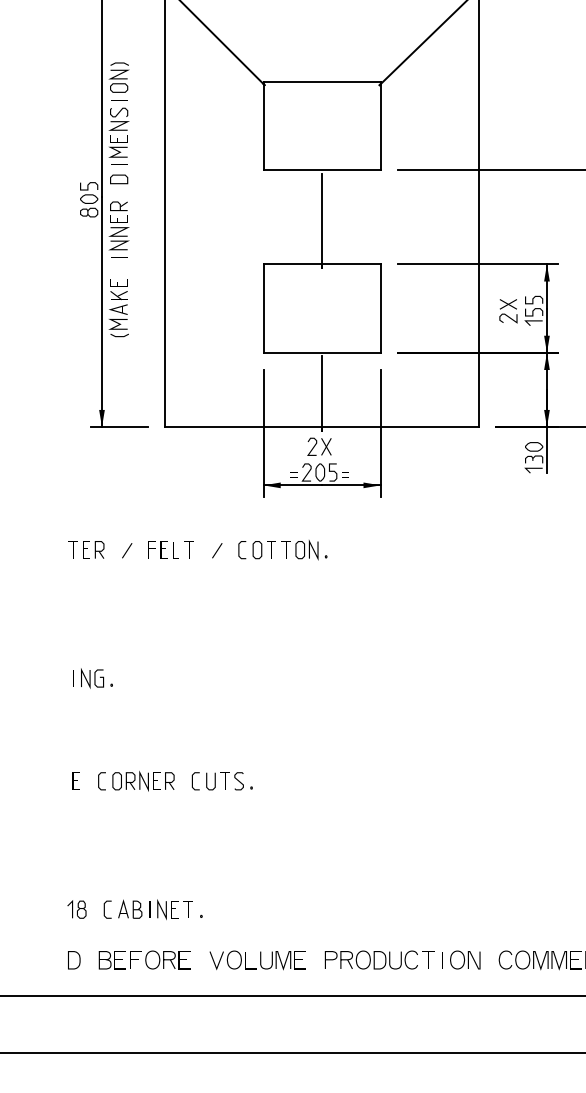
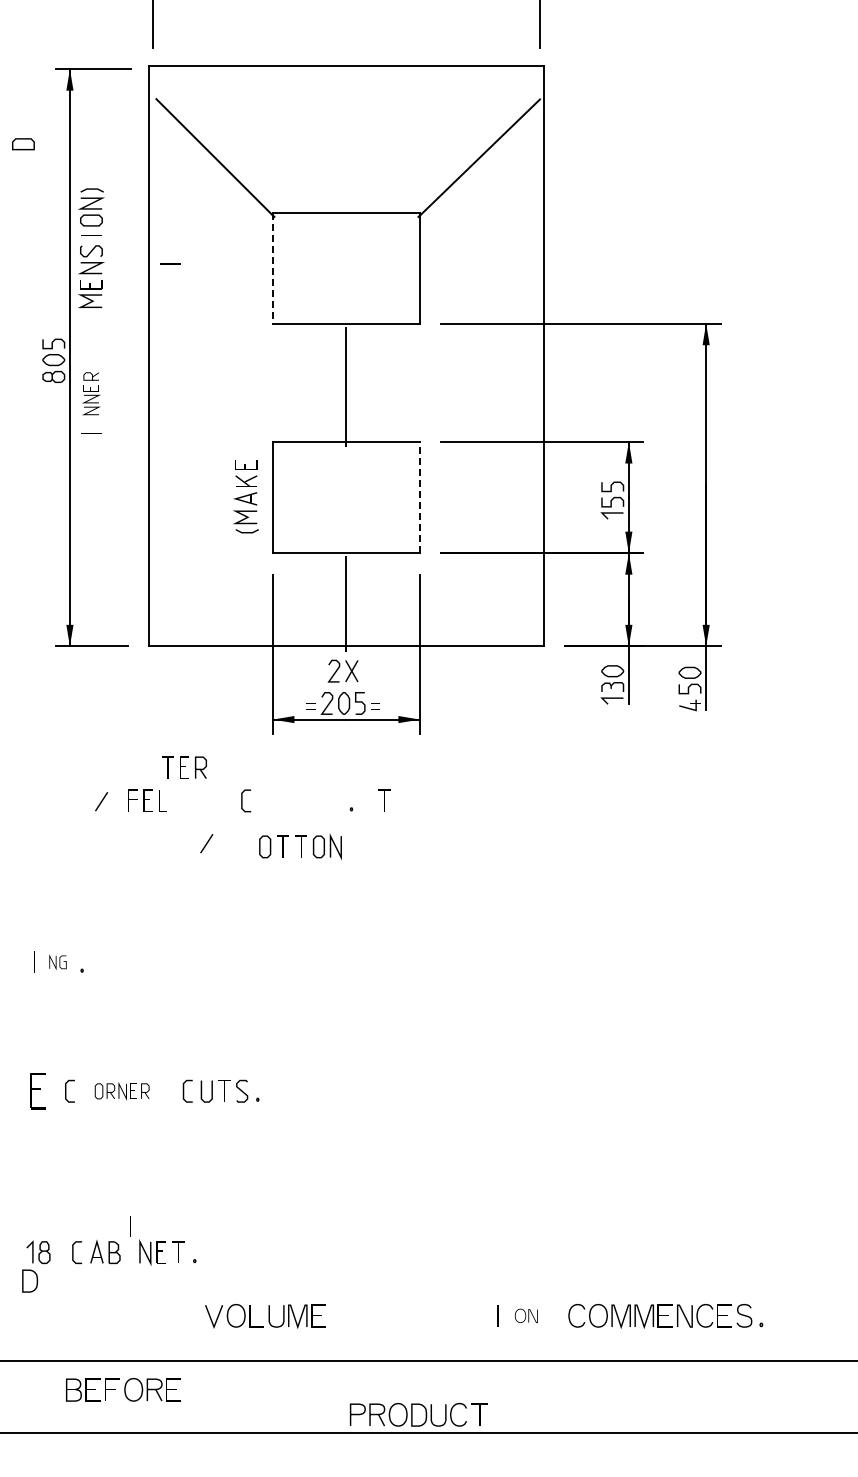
line: (263, 126) -> (272, 268), solid -> dashed
line: (119, 164) -> (170, 263), moved
part: (119, 179) -> (23, 144), moved
part: (119, 225) -> (91, 393), size x0.7
part: (118, 307) -> (245, 496), moved
line: (380, 308) -> (419, 497), solid -> dashed
part: (508, 310) -> (580, 500), removed
part: (86, 549) -> (184, 767), moved
part: (189, 549) -> (384, 800), moved
part: (285, 549) -> (300, 846), moved
line: (217, 550) -> (206, 843), moved
part: (92, 678) -> (57, 962), size x0.6
part: (76, 781) -> (37, 1091), size x1.6
part: (143, 781) -> (122, 1091), size x0.7
line: (150, 909) -> (130, 1226), moved
part: (73, 959) -> (29, 1280), moved
part: (144, 959) -> (123, 1389), moved
part: (379, 959) -> (418, 1414), moved
part: (465, 959) -> (526, 1315), size x0.6

